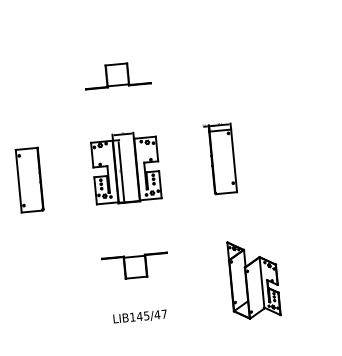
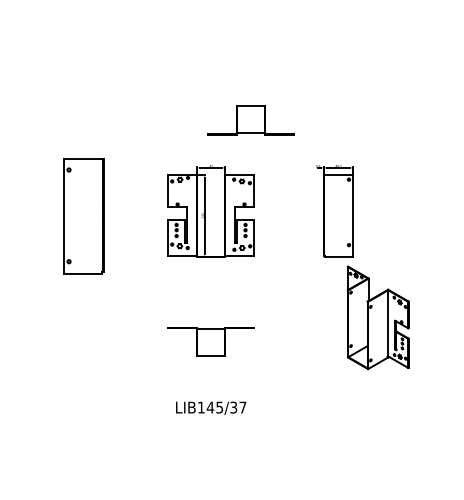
part: (116, 75) -> (250, 120), moved
part: (29, 179) -> (83, 215), size x1.4
part: (253, 278) -> (377, 317), moved
text: (157, 314) -> (233, 407), LIB145/47 -> LIB145/37

